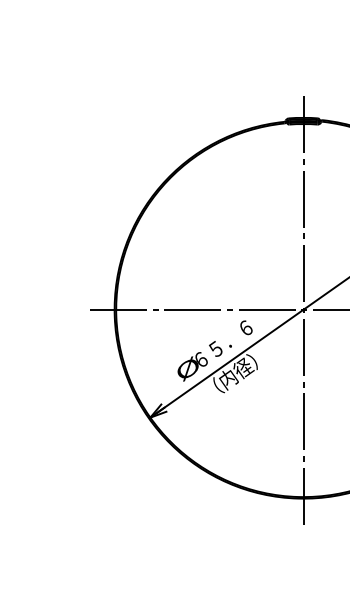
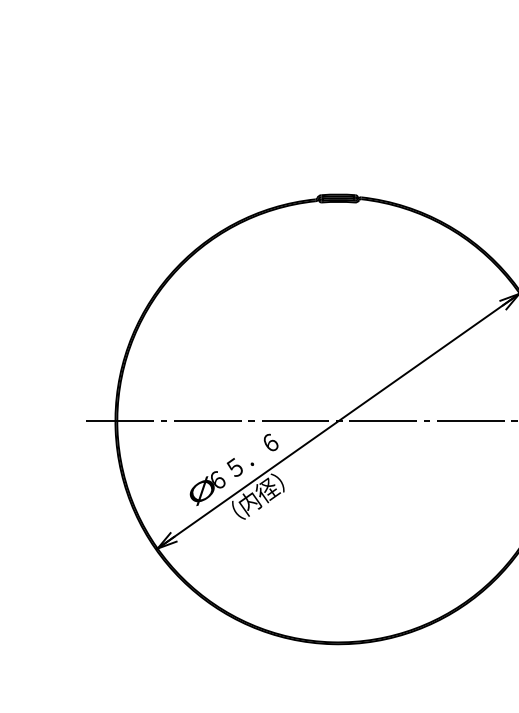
line: (303, 309) -> (338, 420), removed

